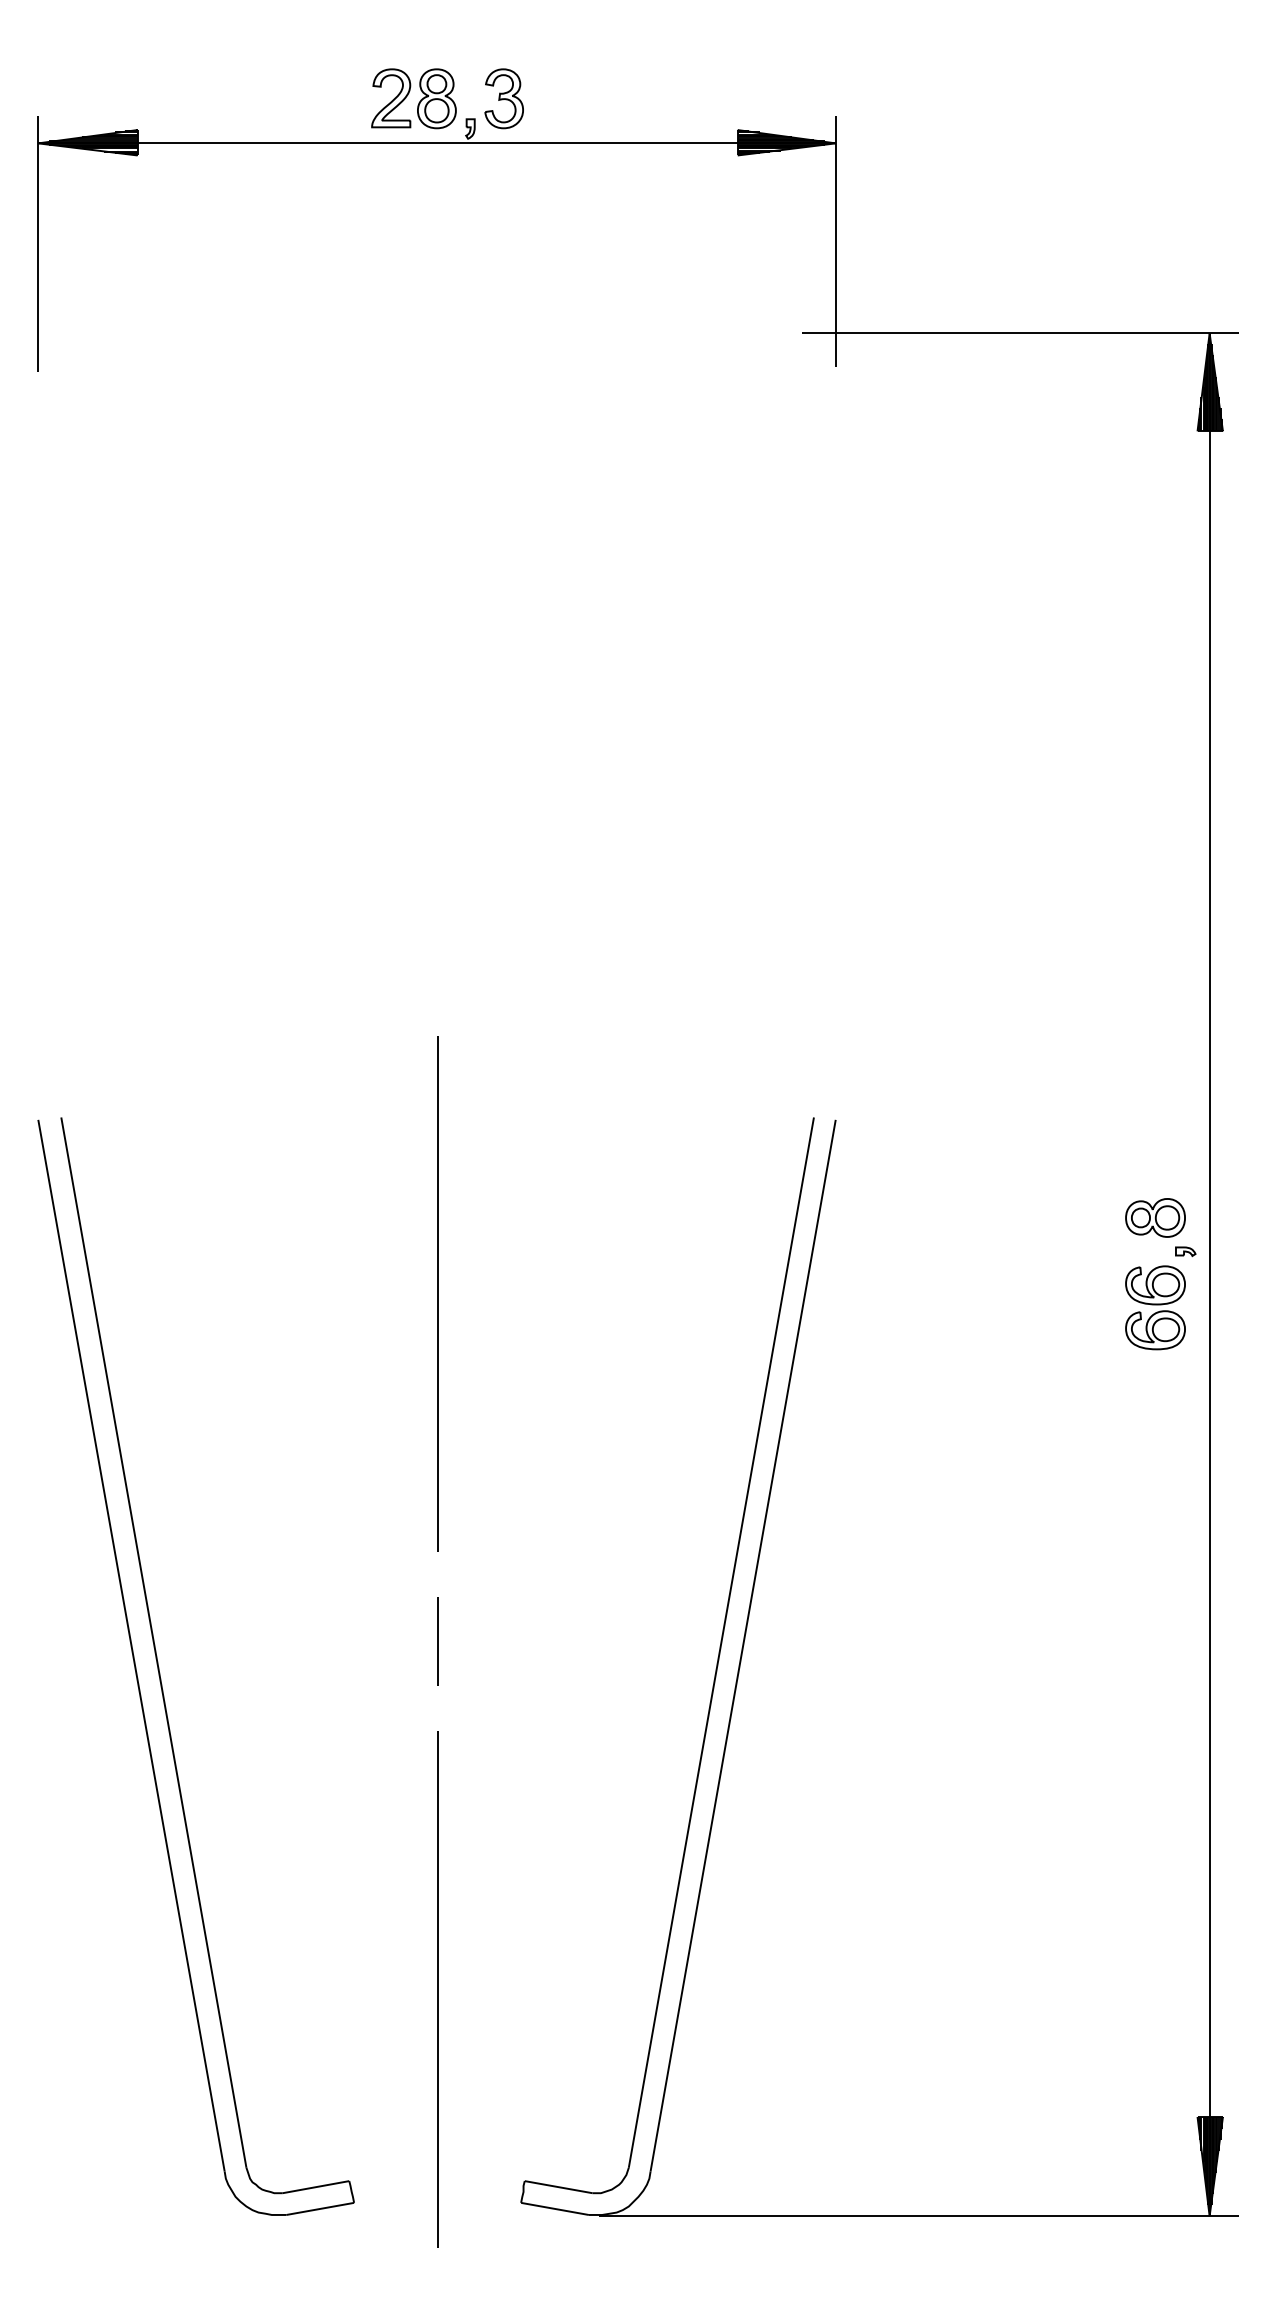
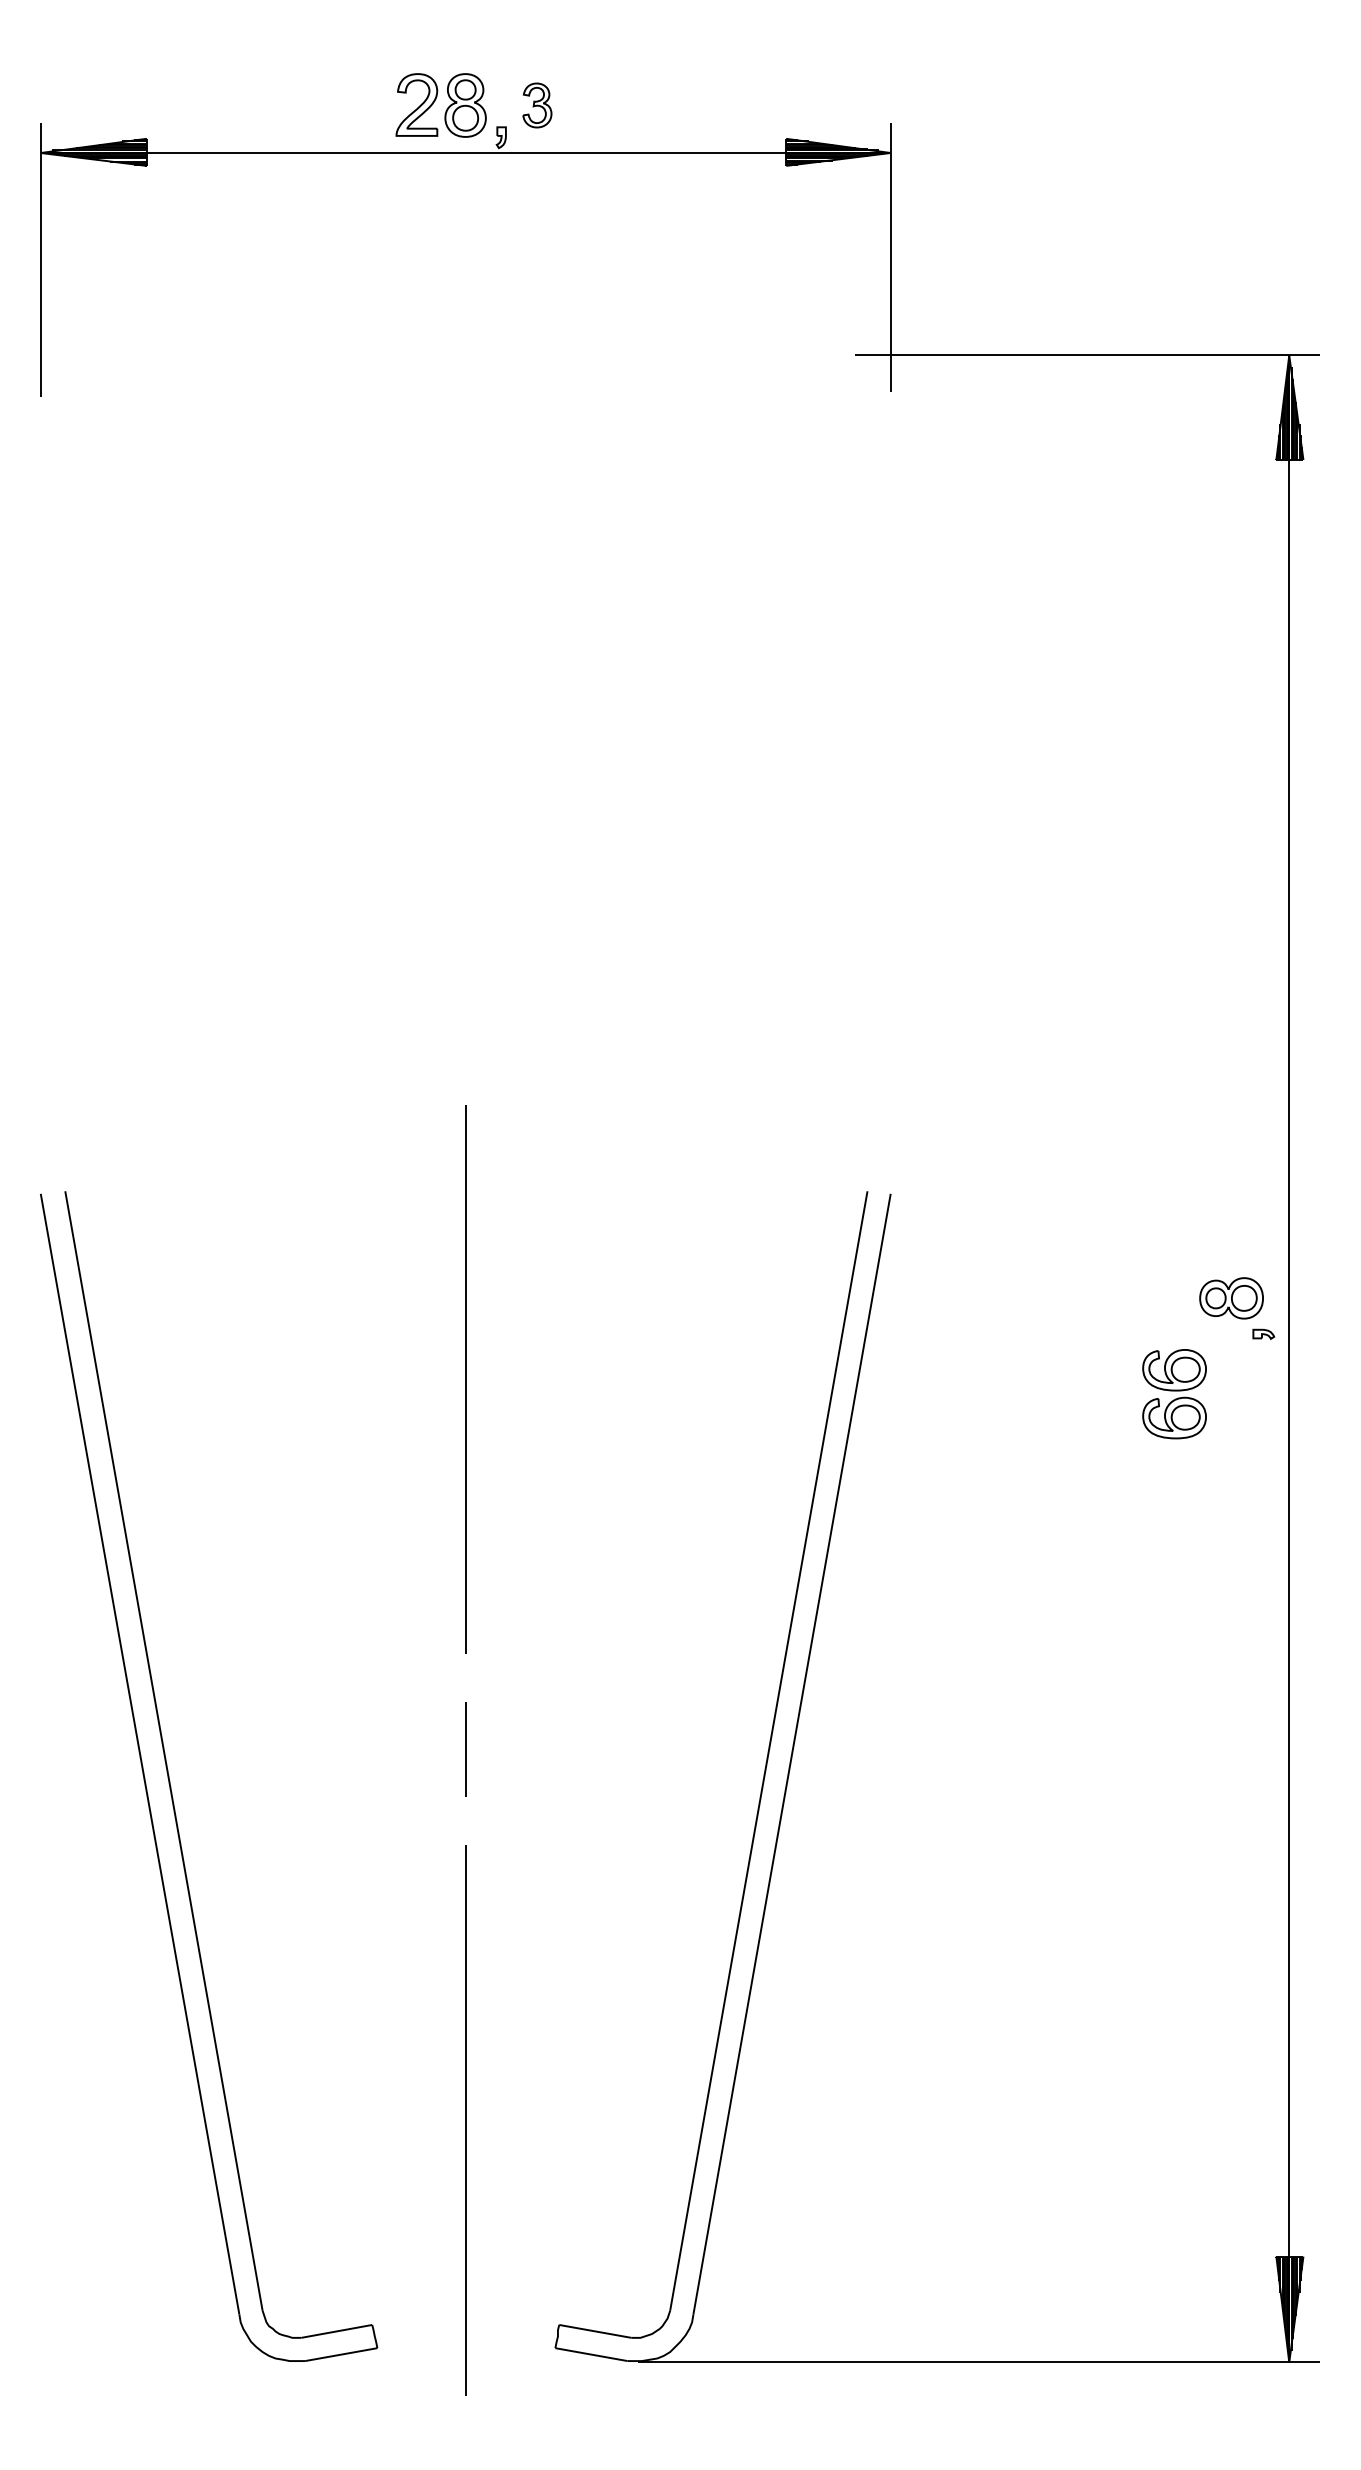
part: (504, 98) -> (537, 105), size x0.7
part: (1155, 1308) -> (1174, 1394), moved

